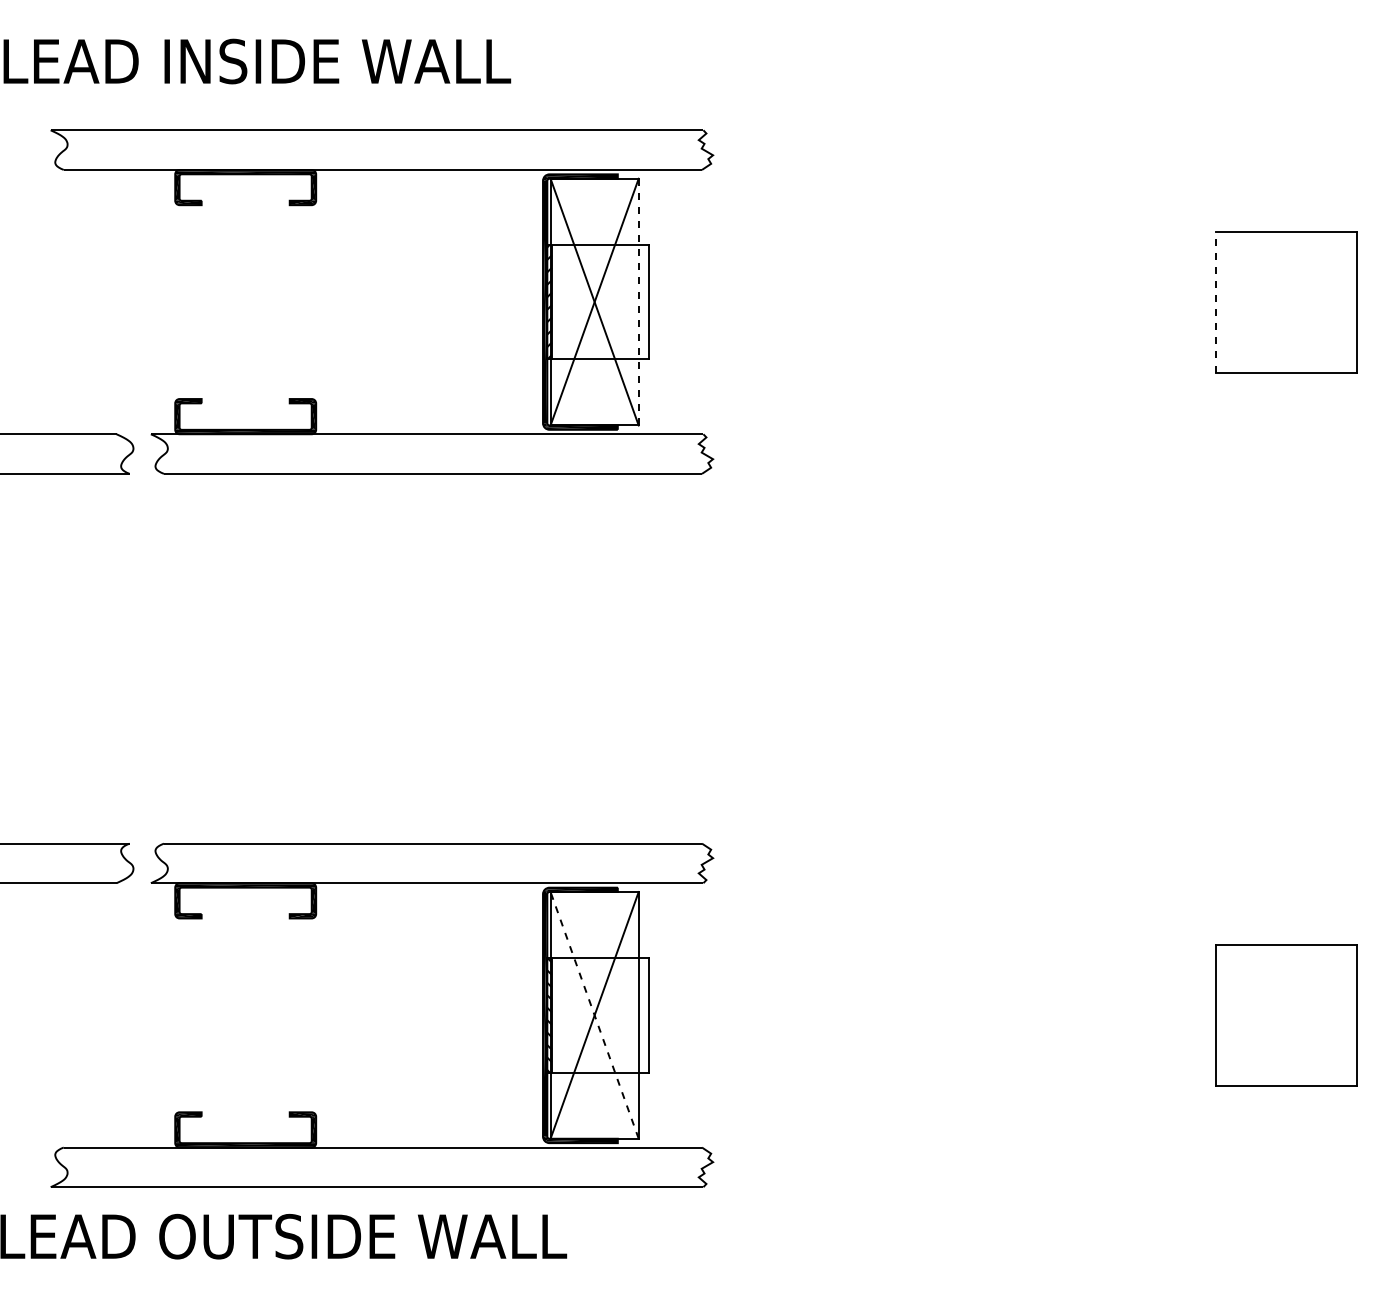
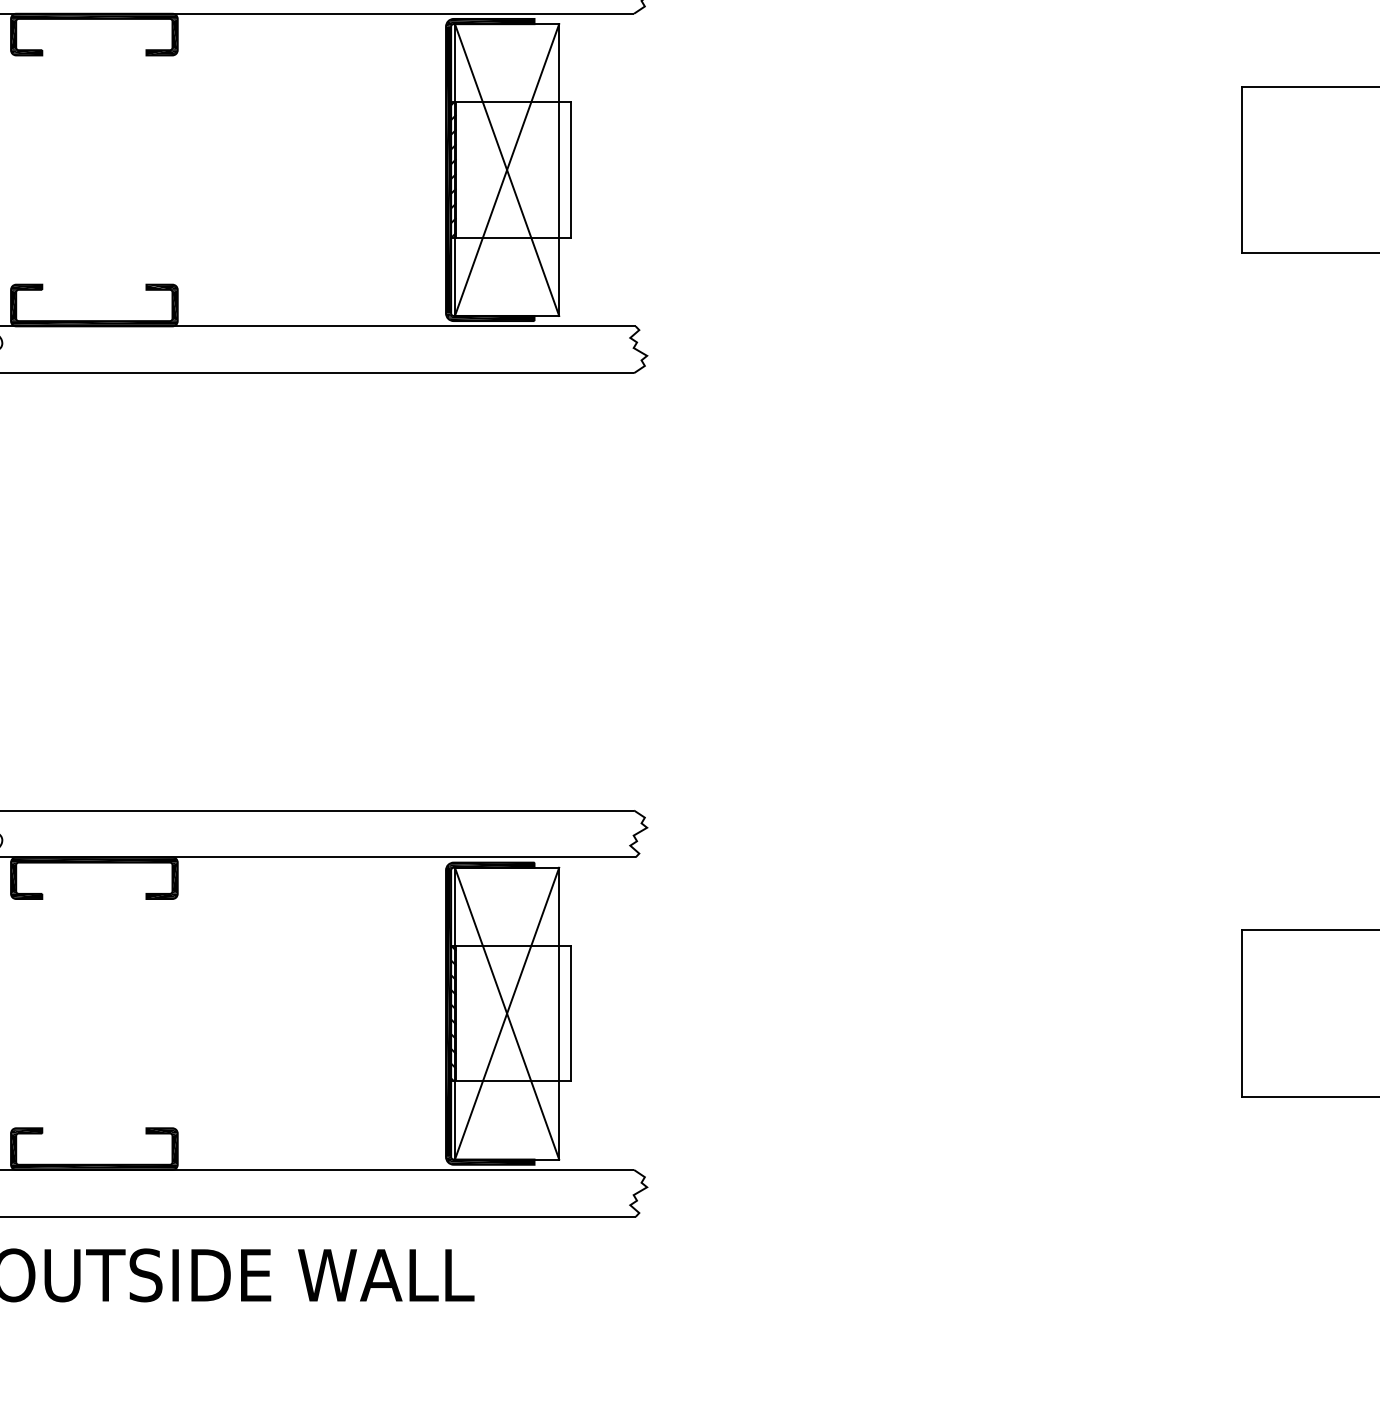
line: (1216, 301) -> (1242, 169), dashed -> solid
line: (638, 302) -> (558, 170), dashed -> solid
line: (594, 1015) -> (506, 1013), dashed -> solid

